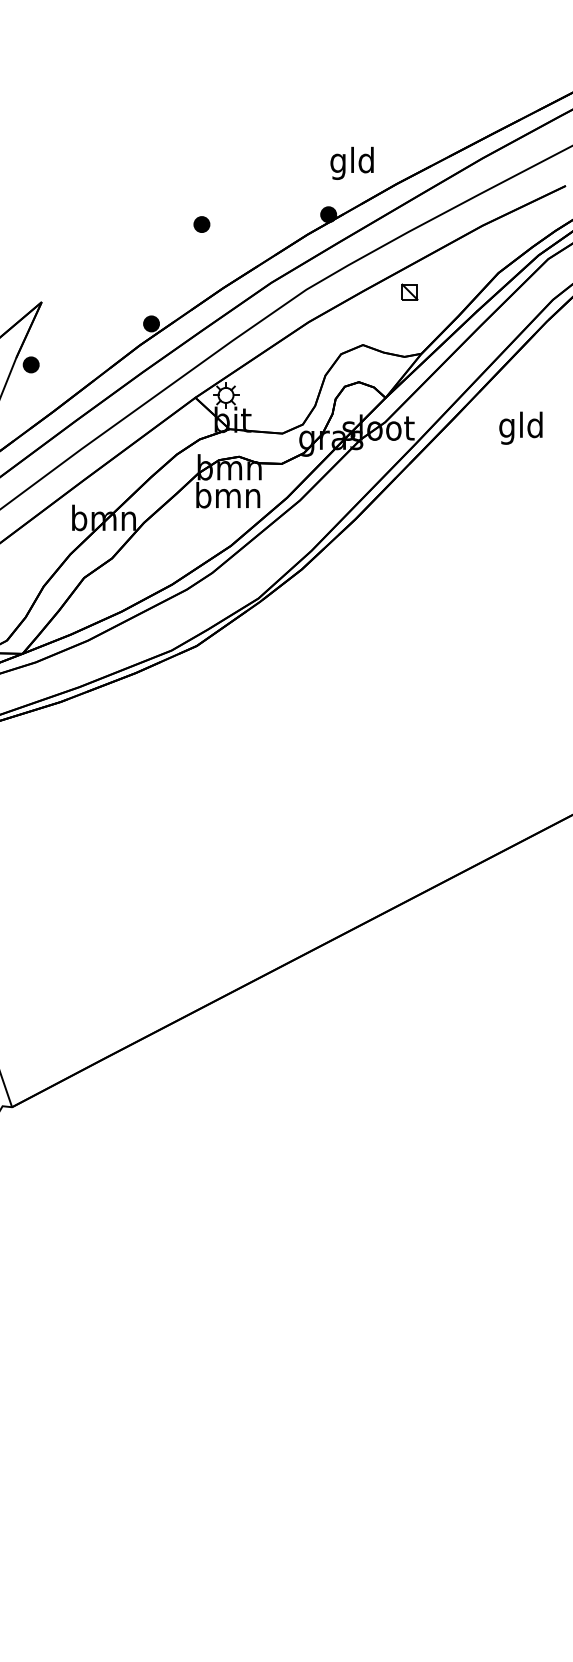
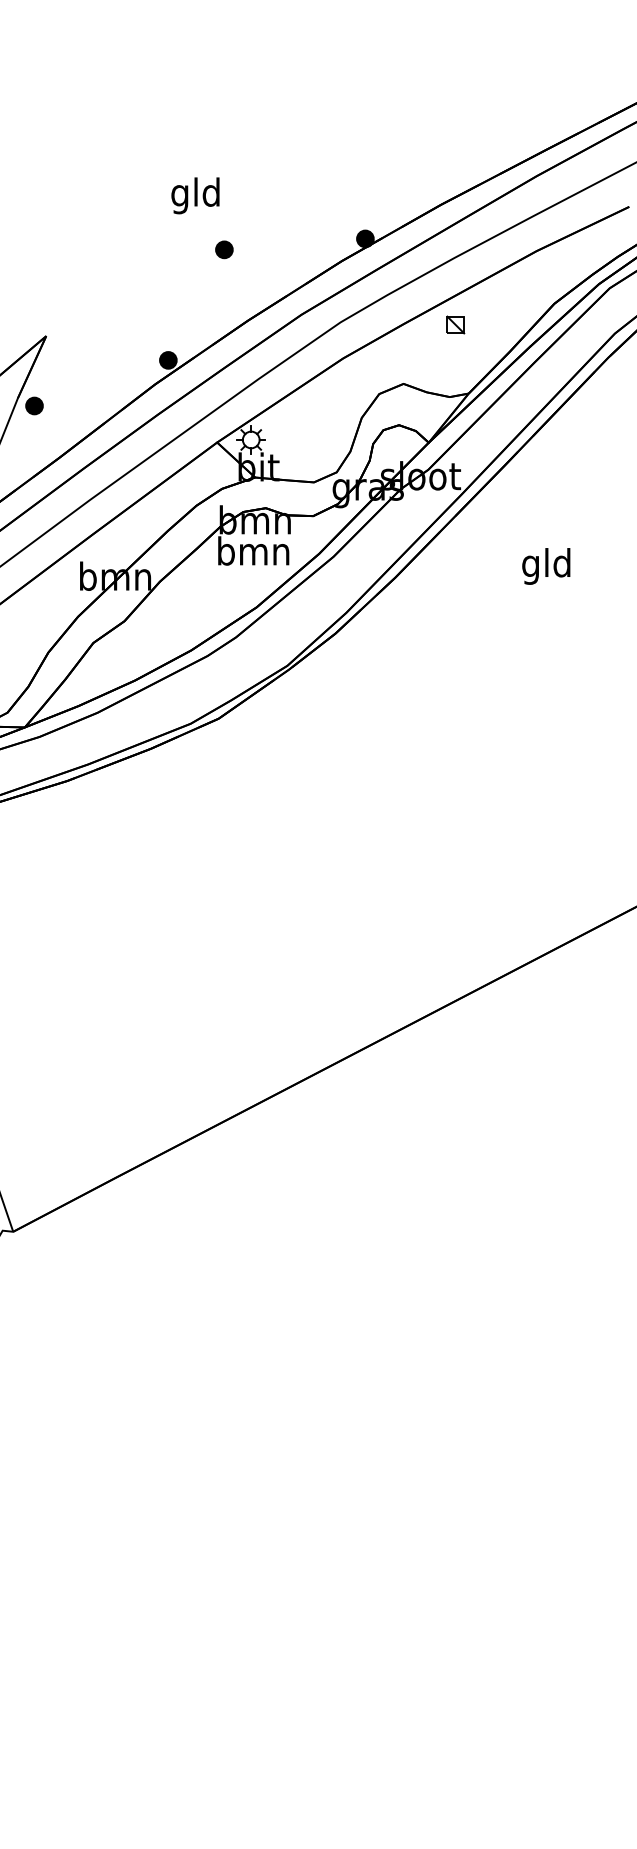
text: (352, 163) -> (195, 195), moved
text: (521, 428) -> (546, 566), moved

